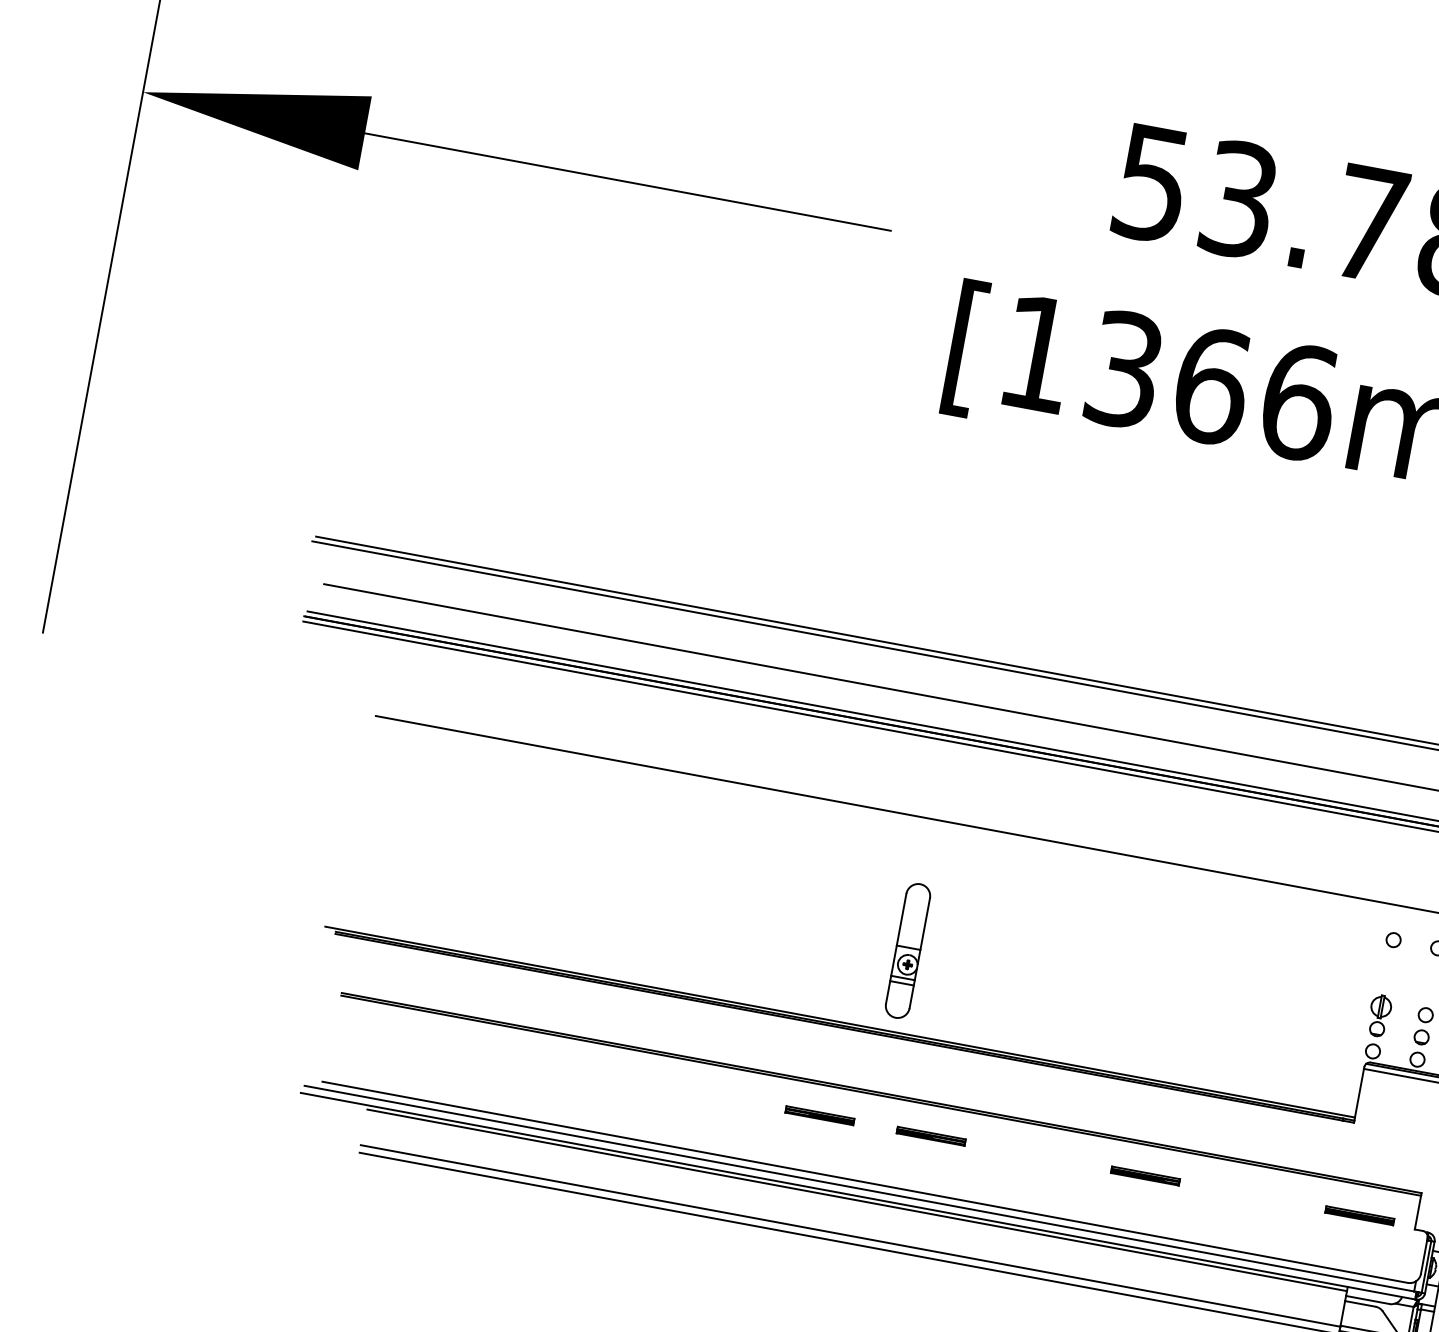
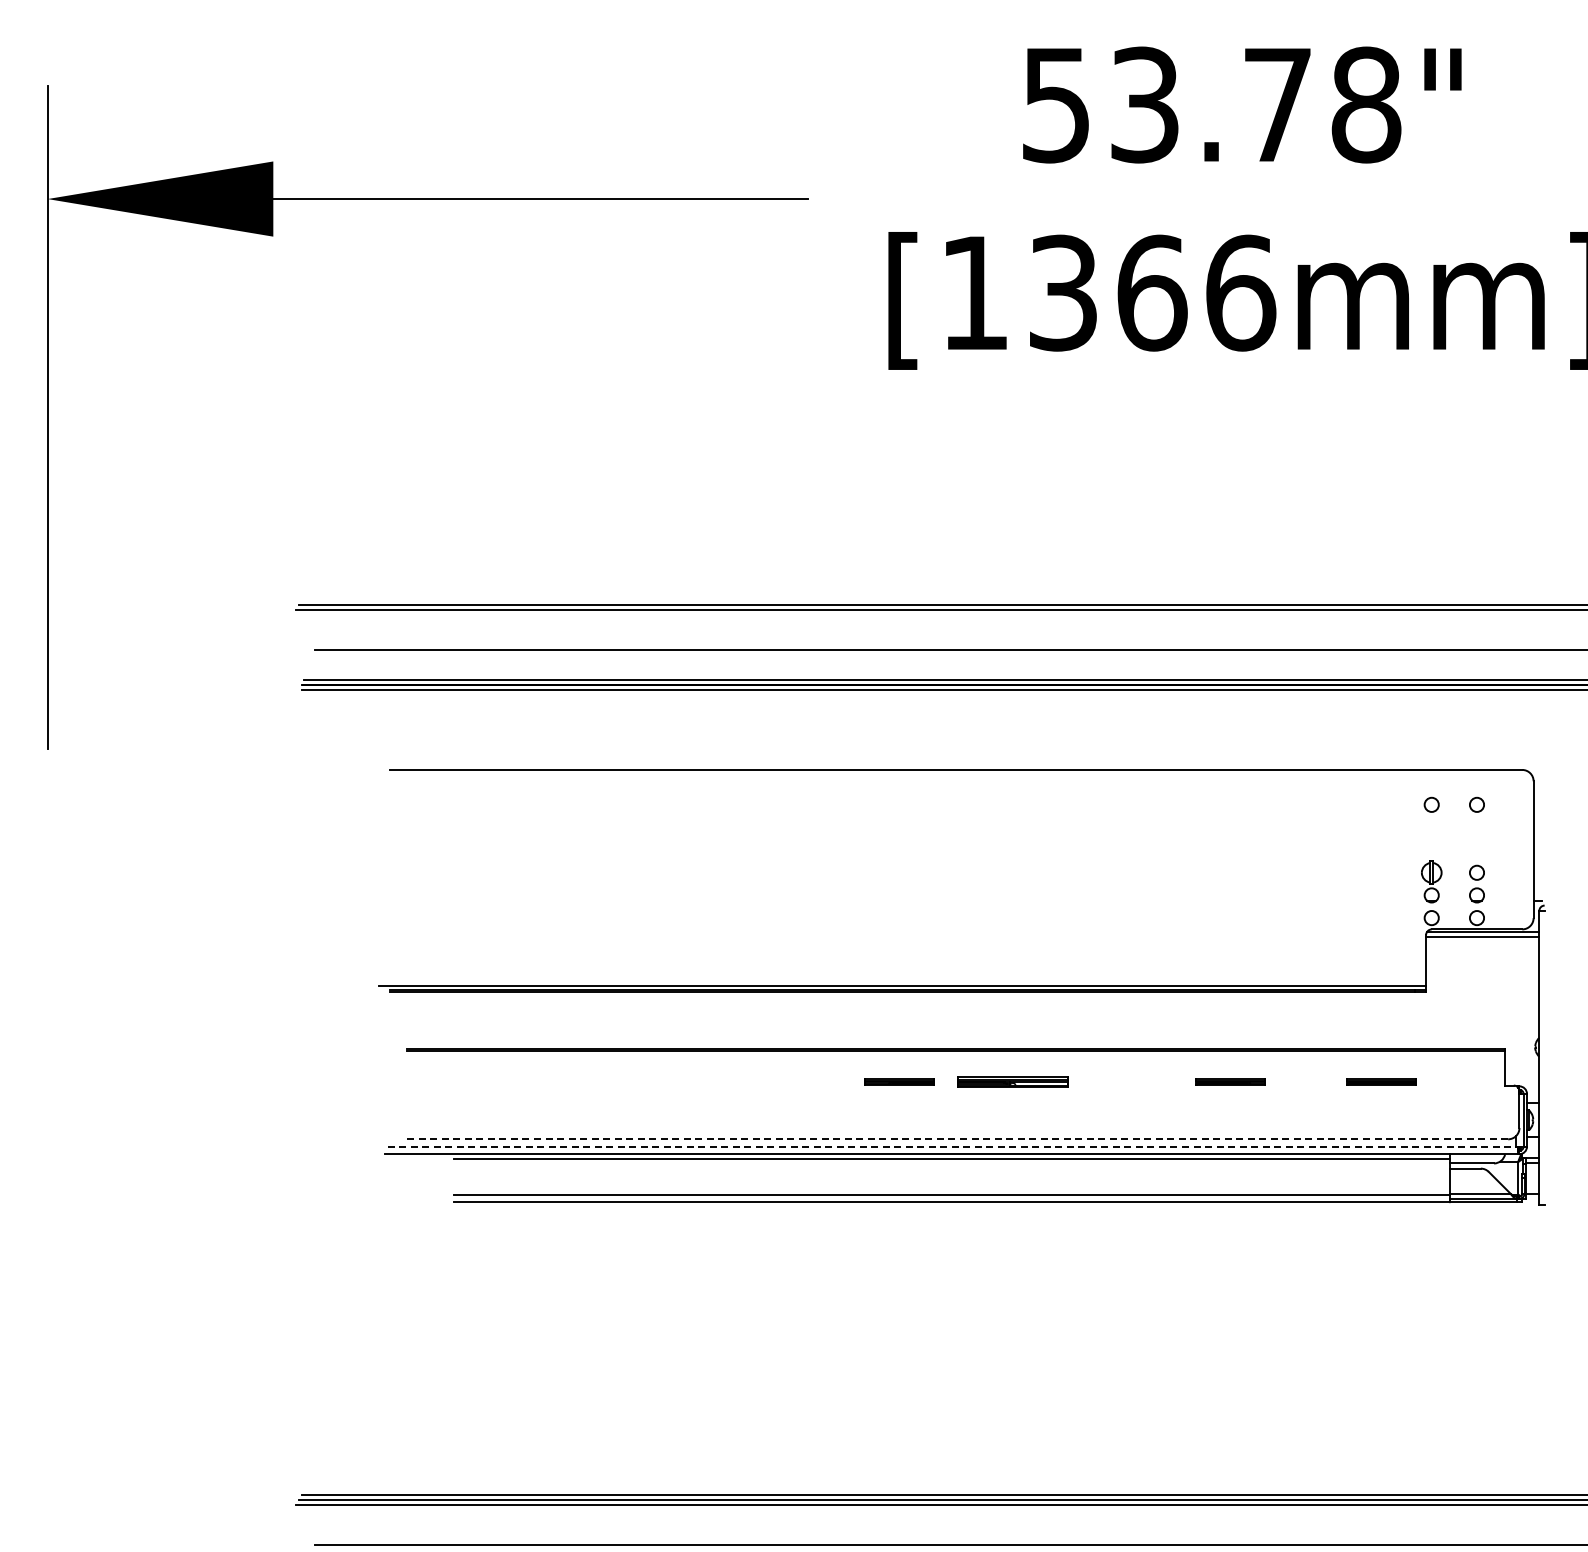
part: (908, 950) -> (956, 903), removed
part: (931, 1135) -> (1012, 1081), size x1.6
line: (865, 1182) -> (956, 1139), solid -> dashed
line: (860, 1188) -> (952, 1146), solid -> dashed
part: (1359, 1215) -> (1381, 1081), moved

